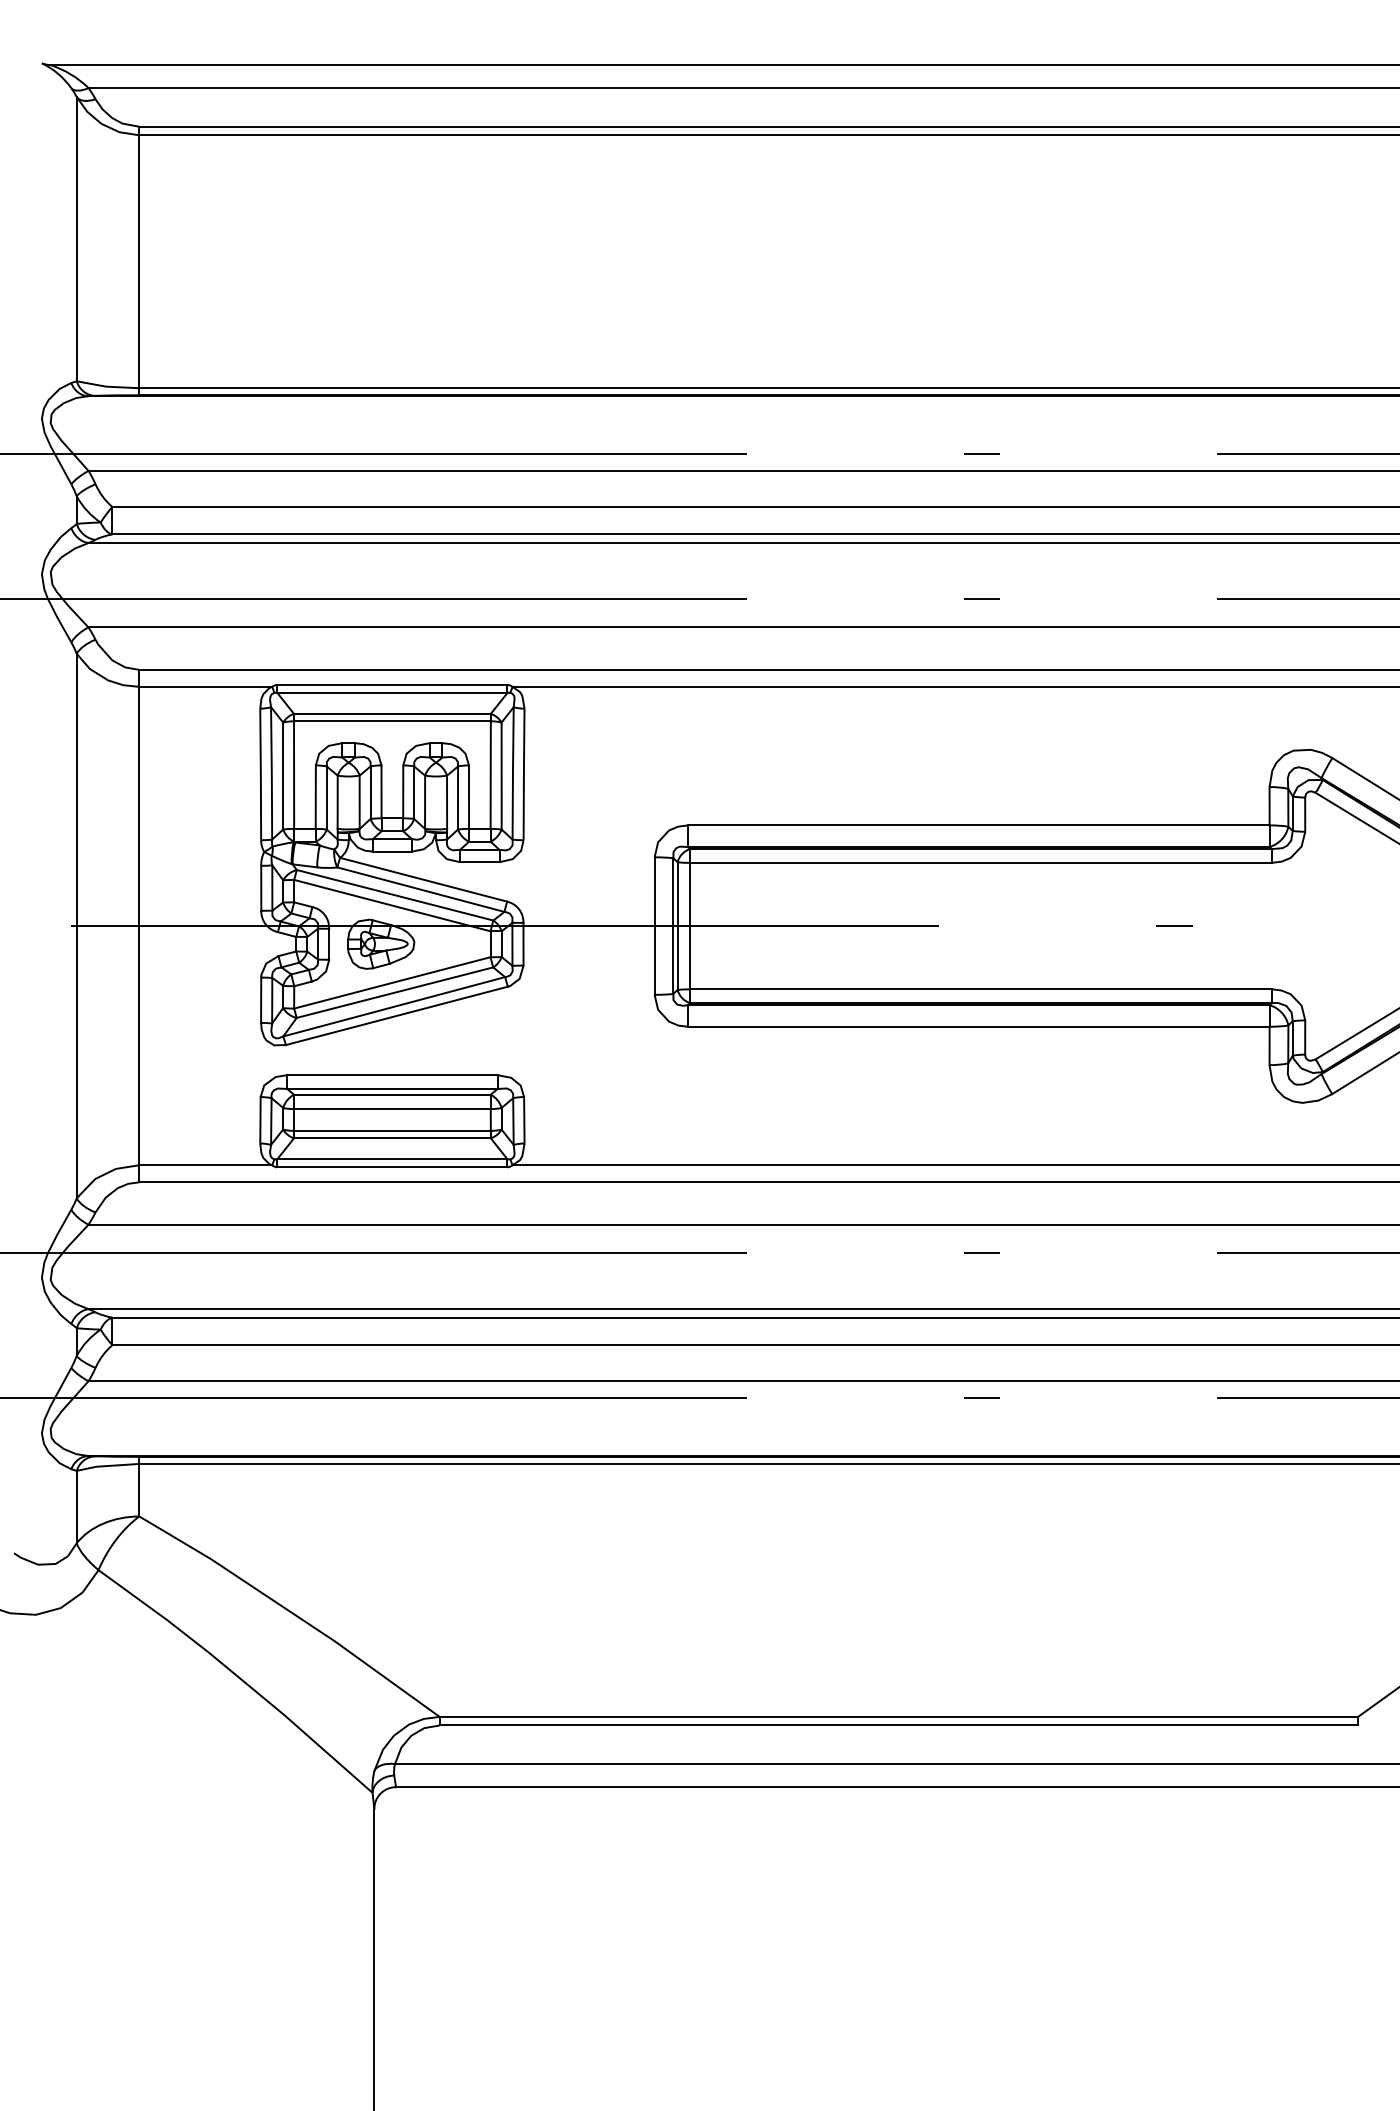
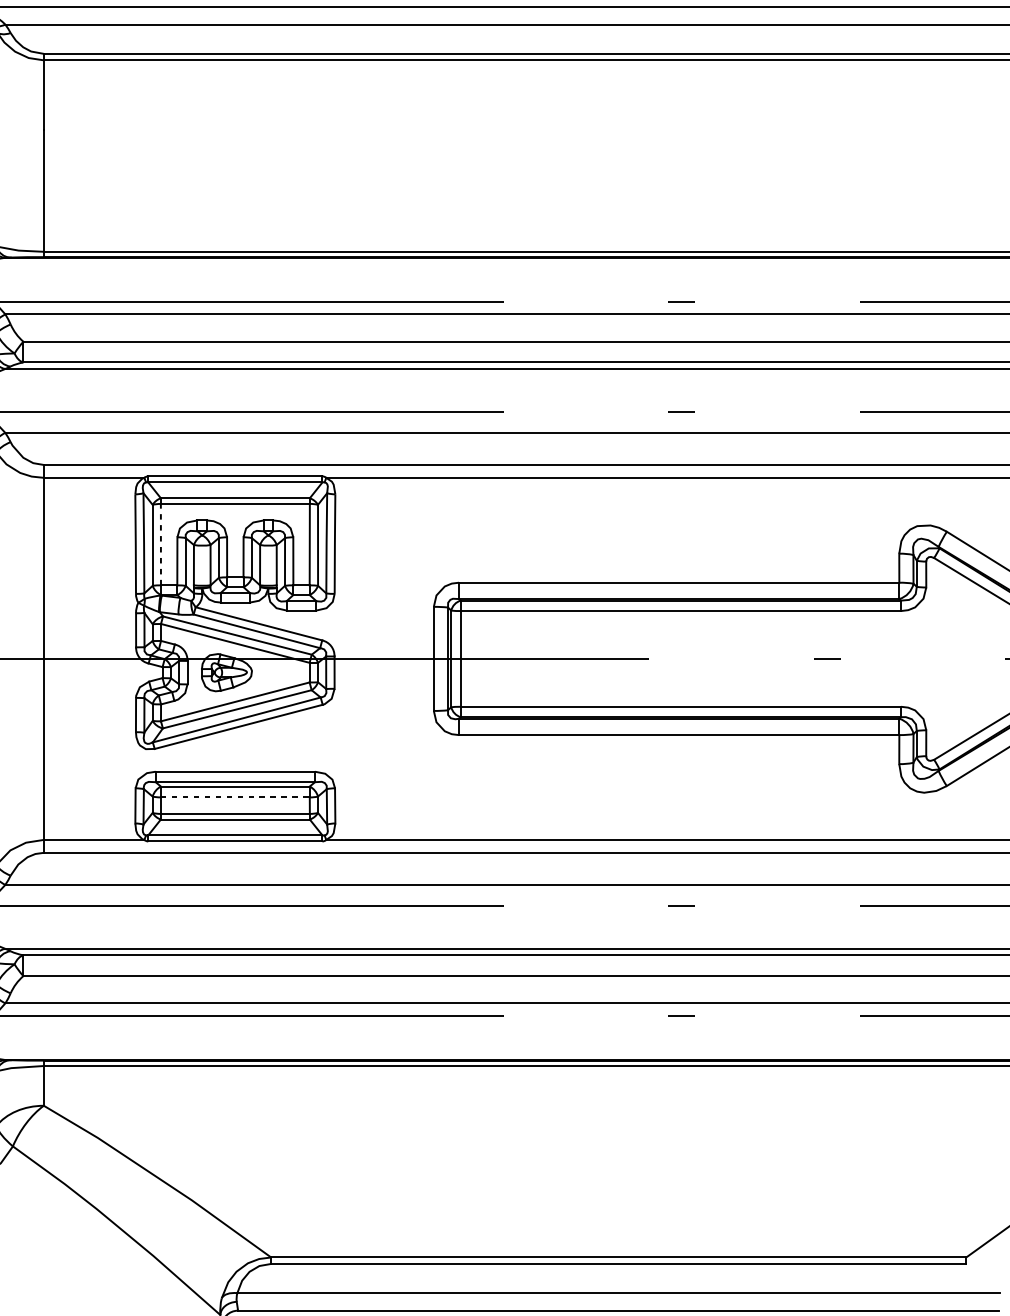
line: (294, 775) -> (161, 544), solid -> dashed
line: (392, 1109) -> (235, 797), solid -> dashed

